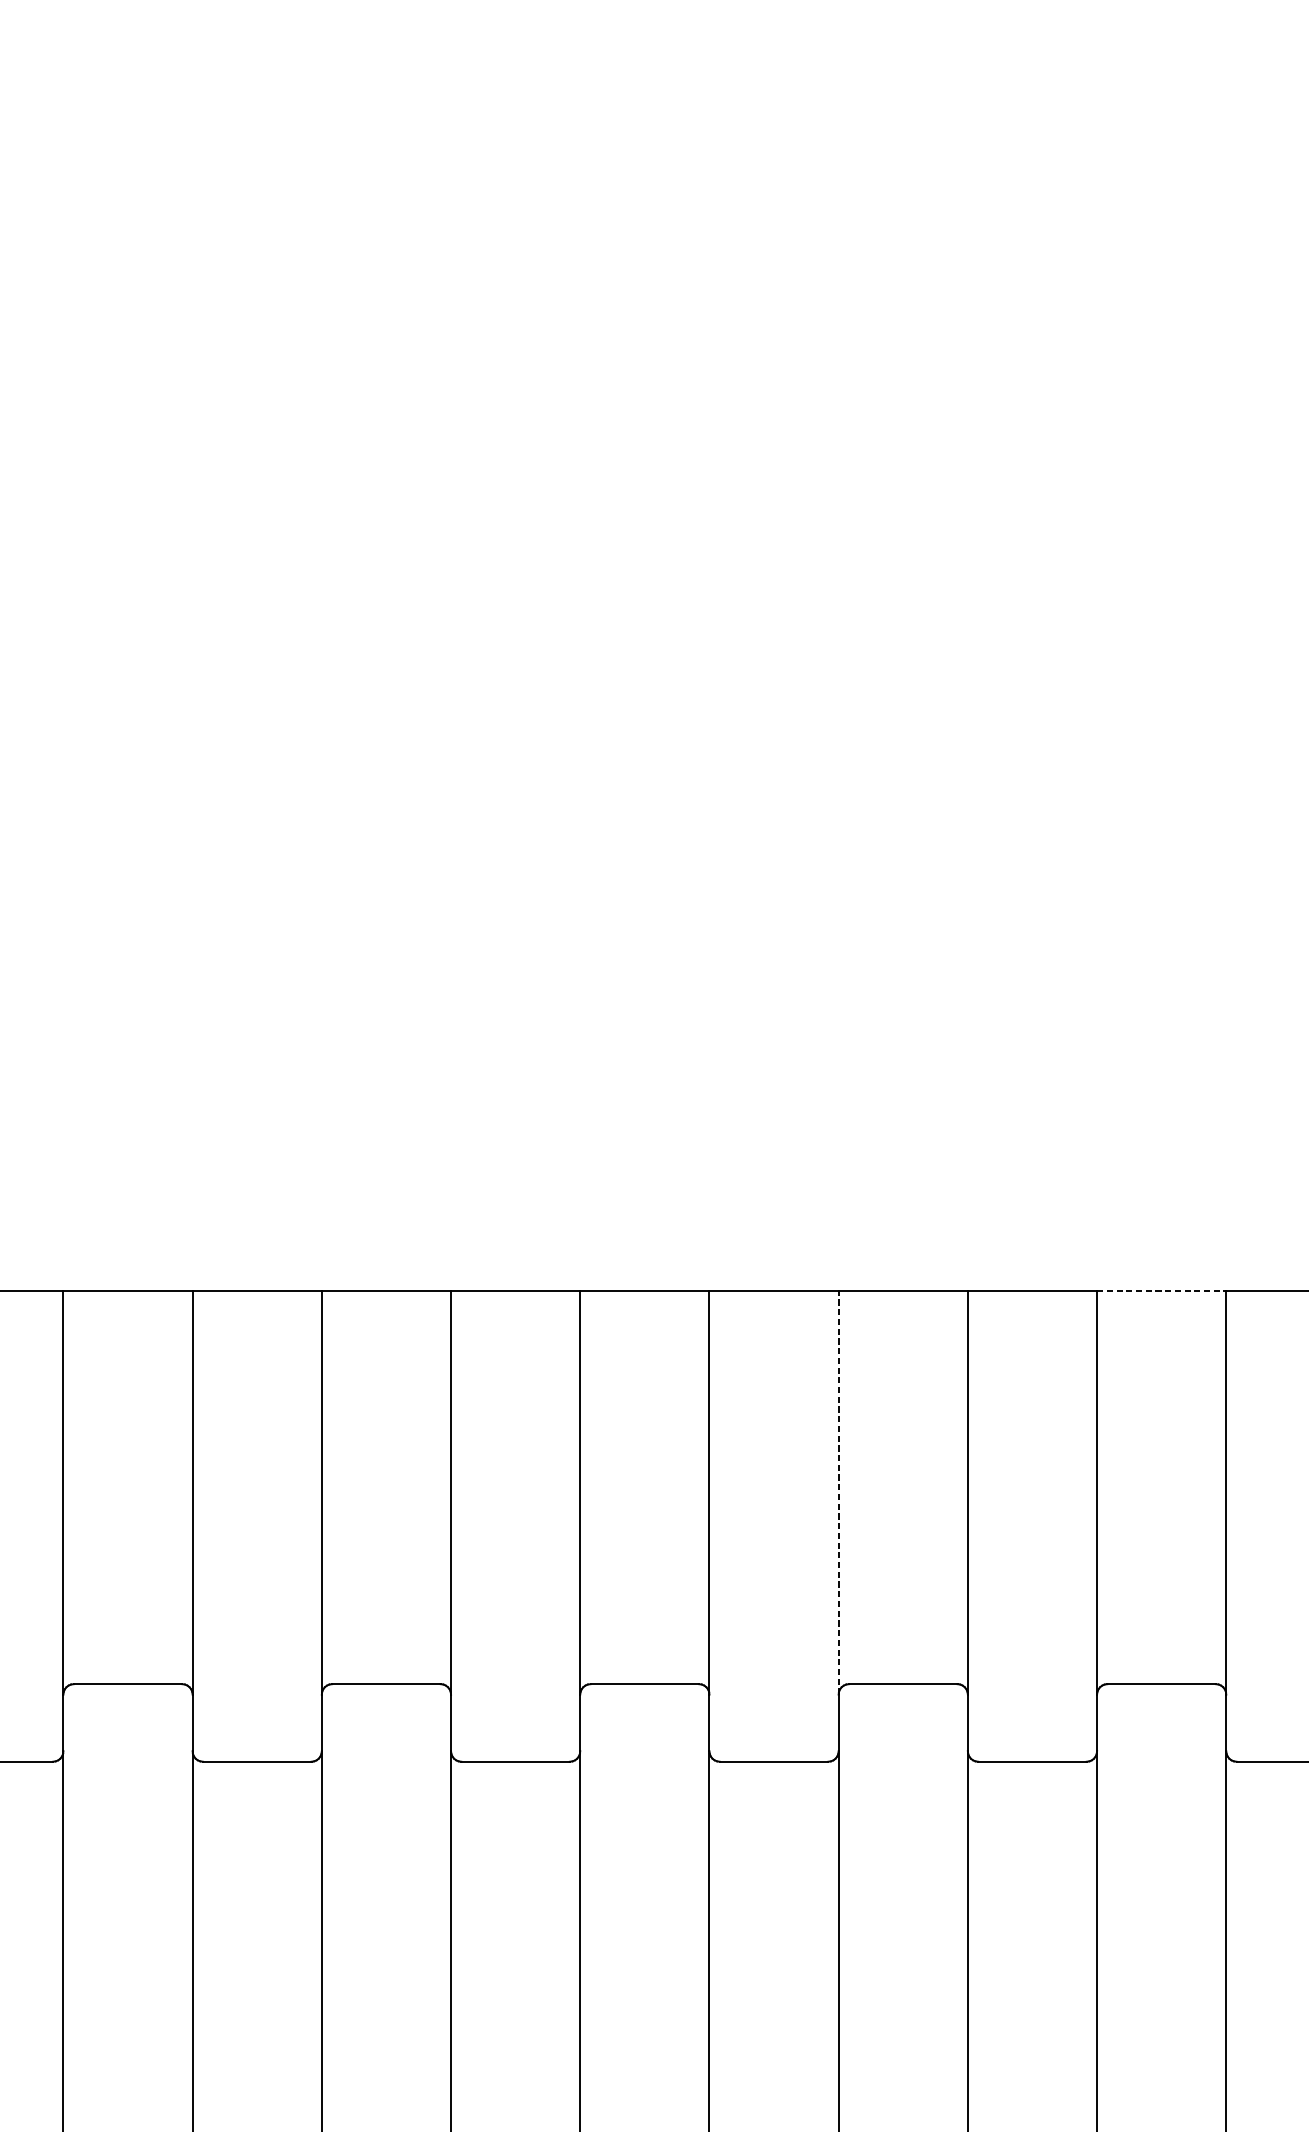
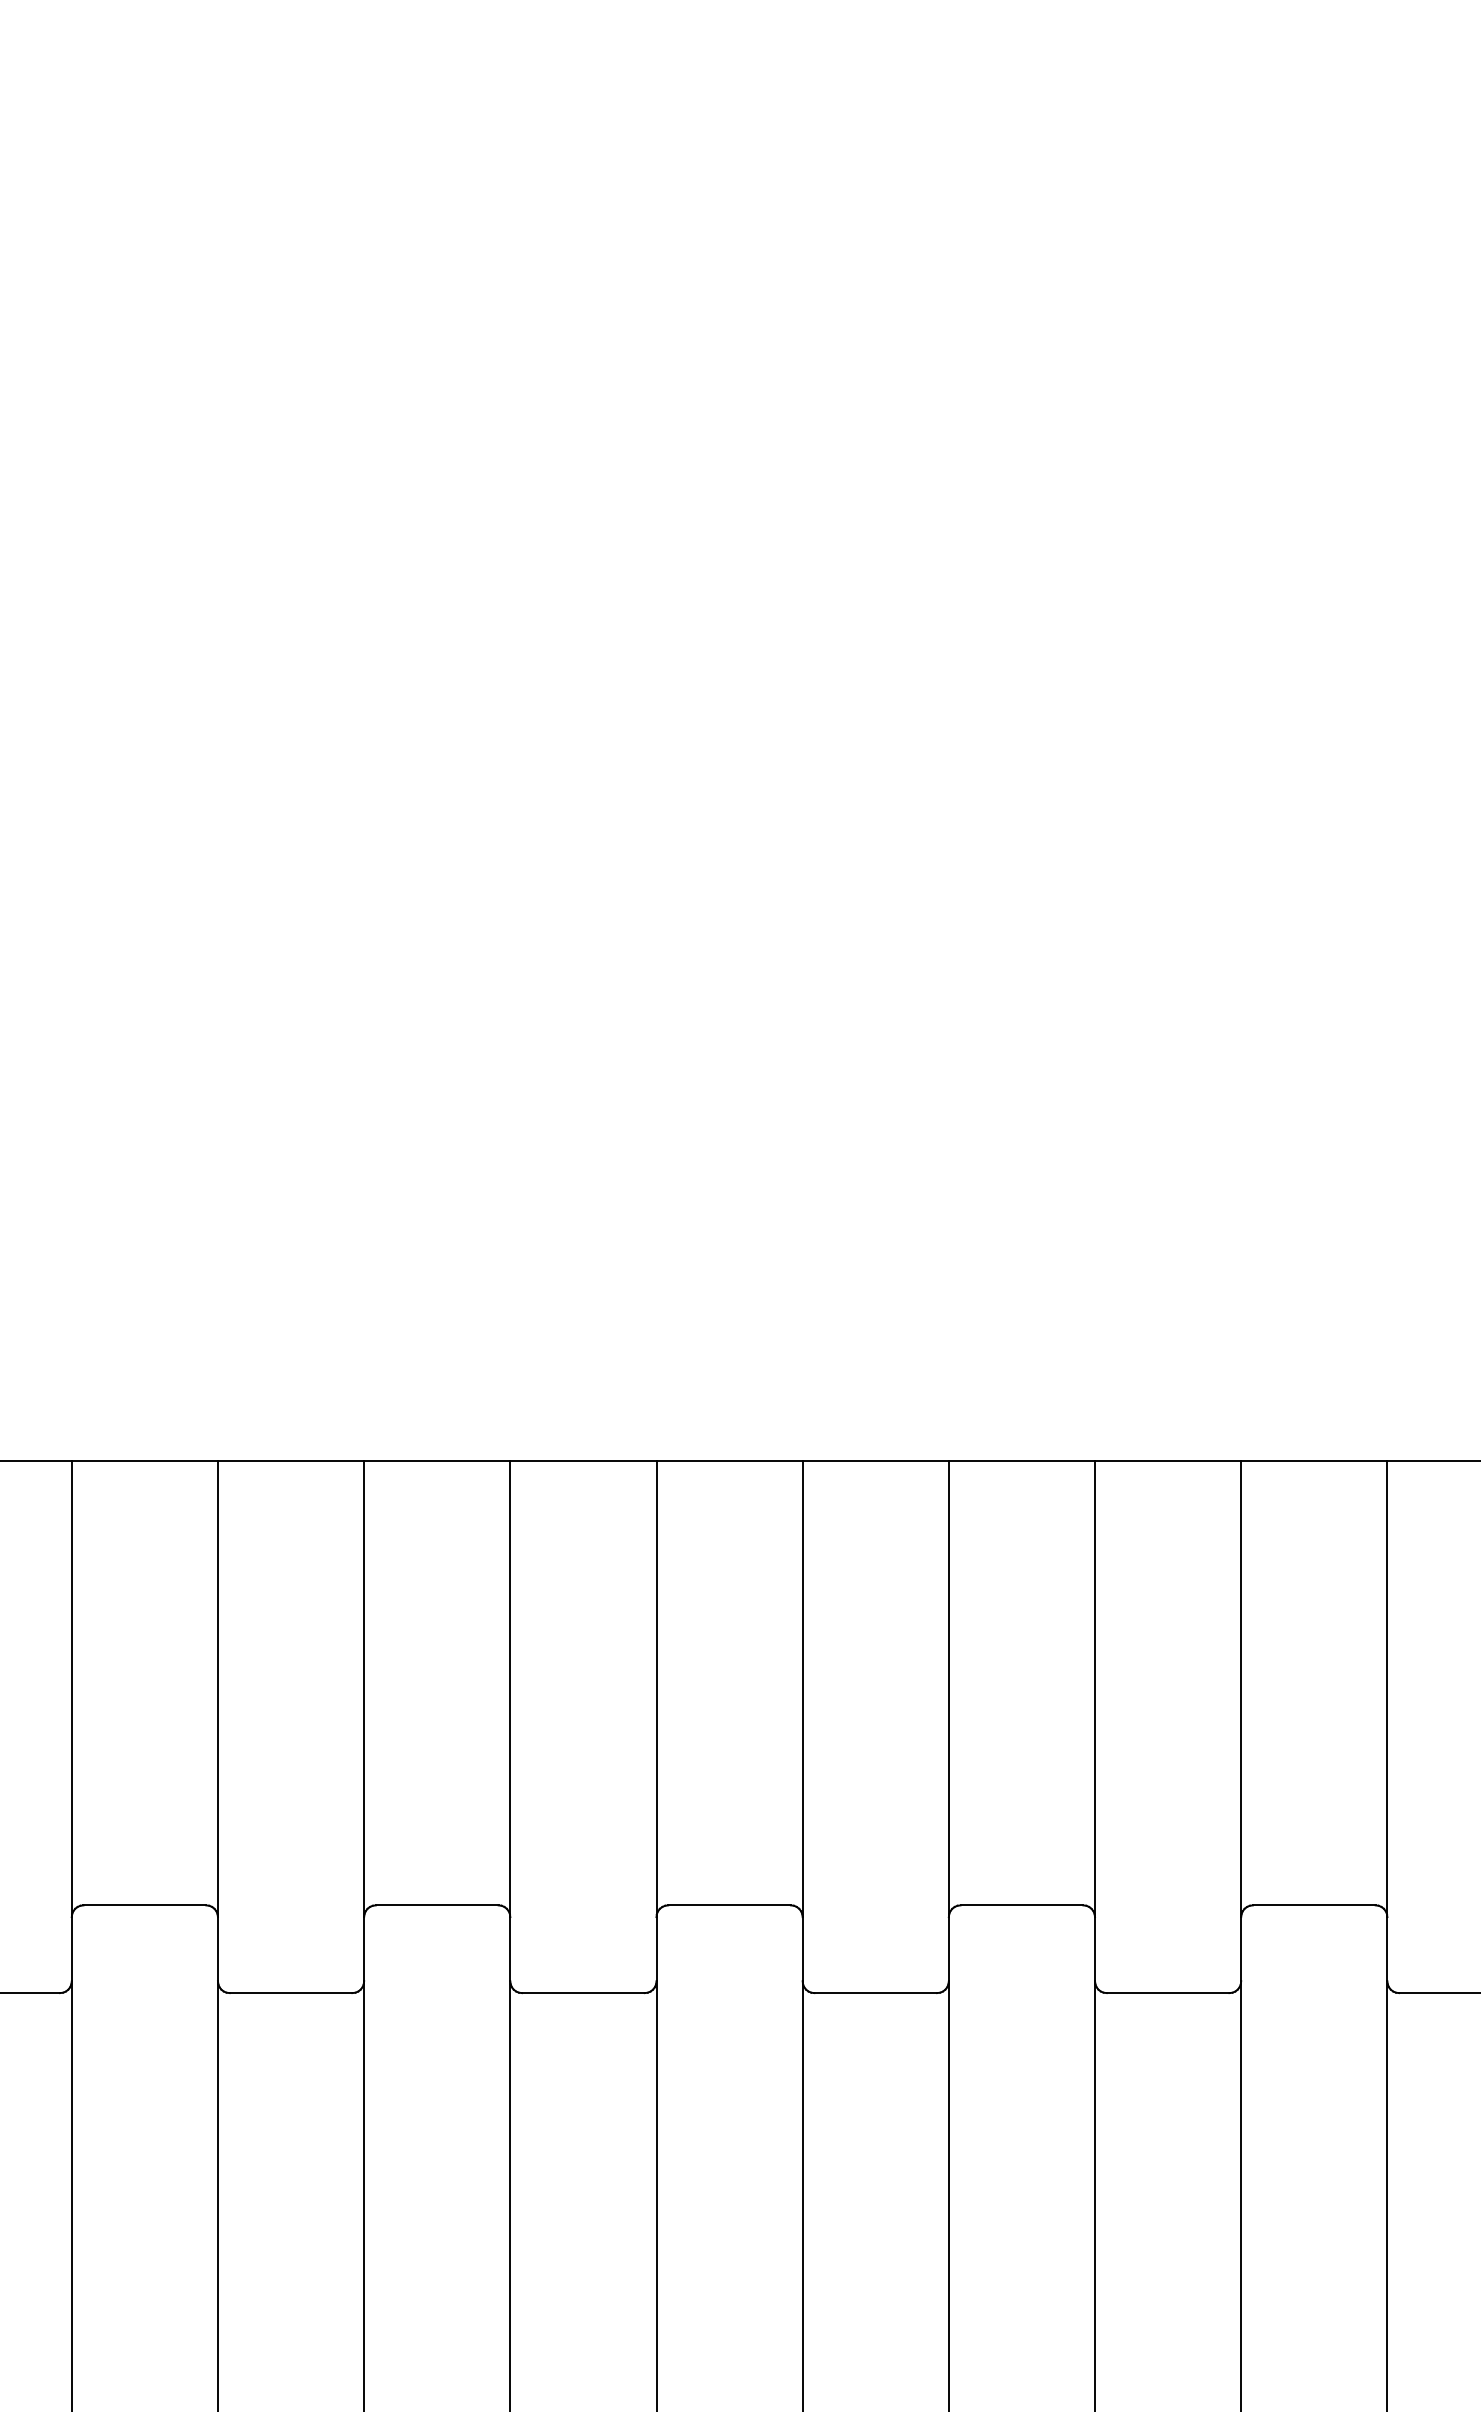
line: (1161, 1291) -> (1314, 1461), dashed -> solid
line: (838, 1492) -> (948, 1688), dashed -> solid

